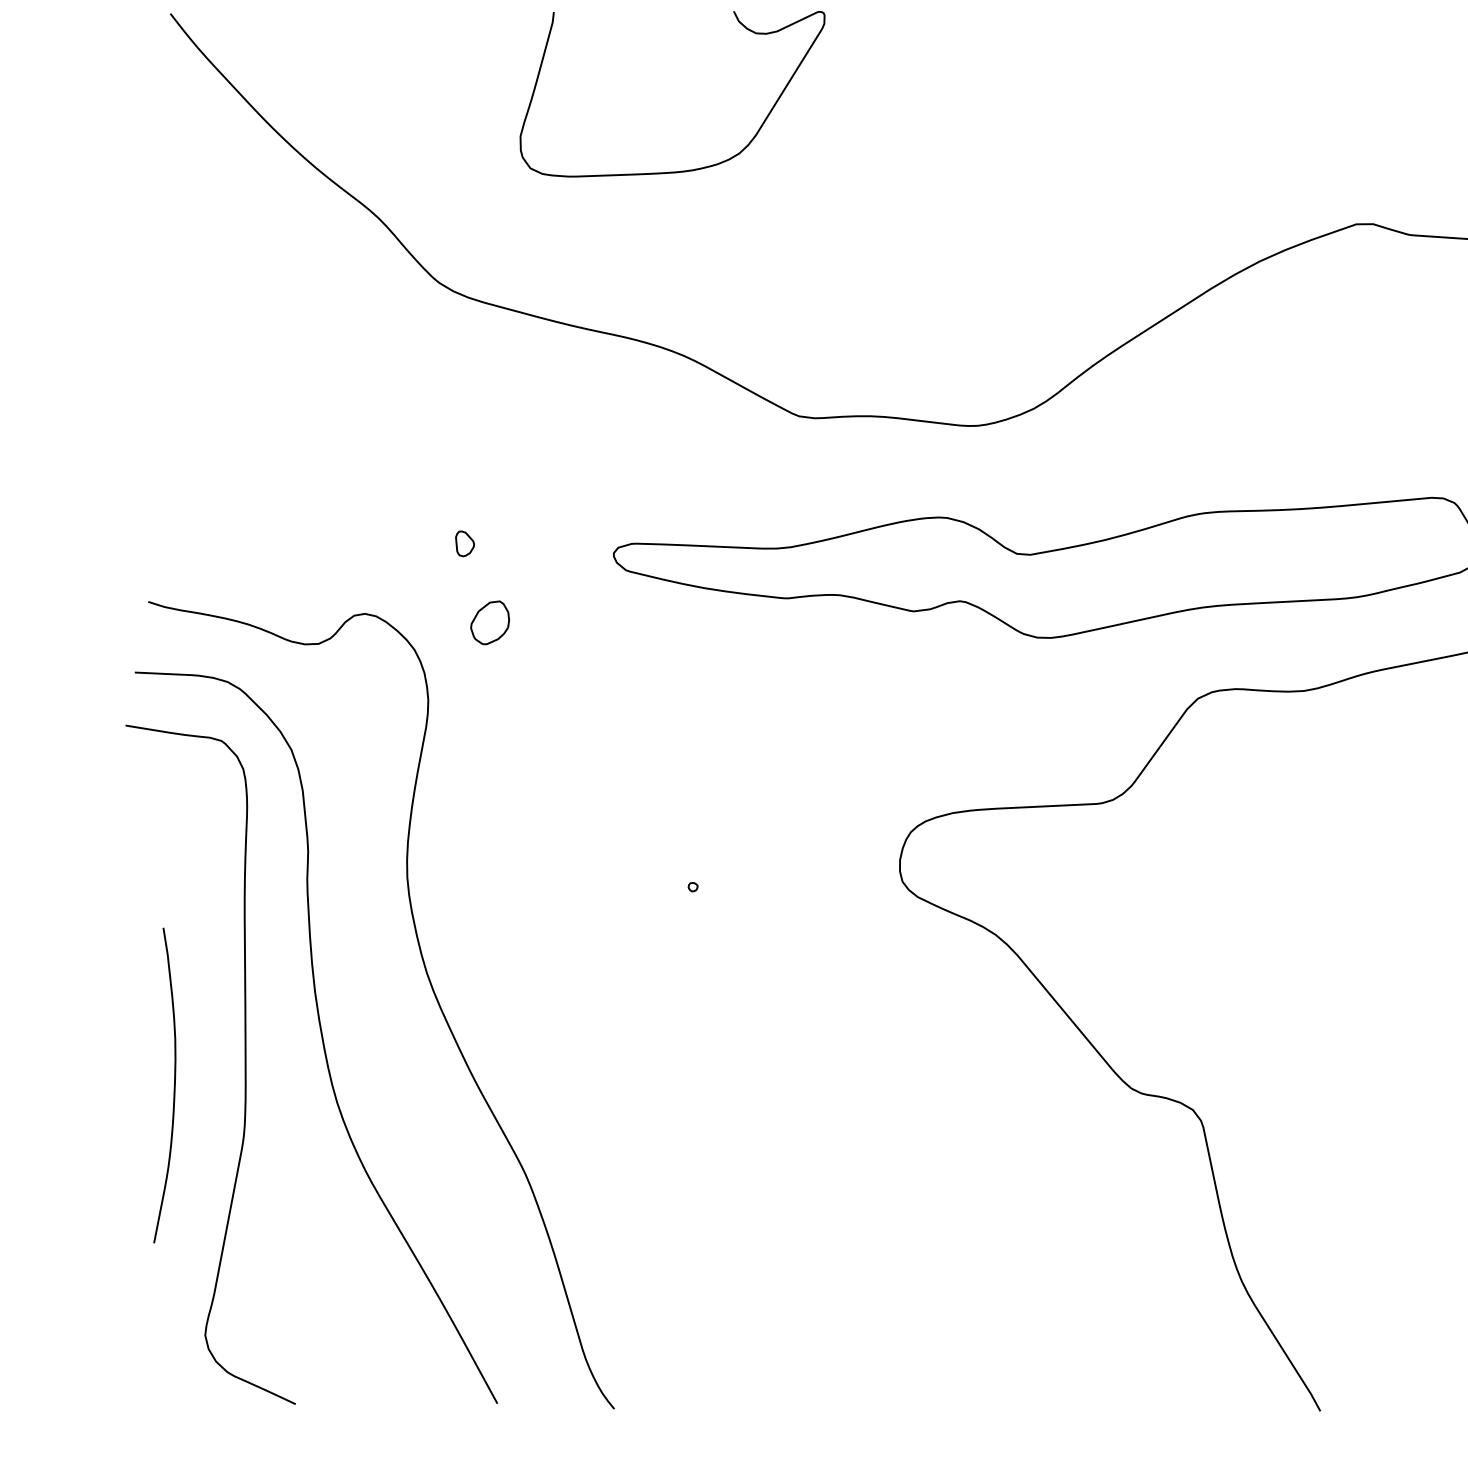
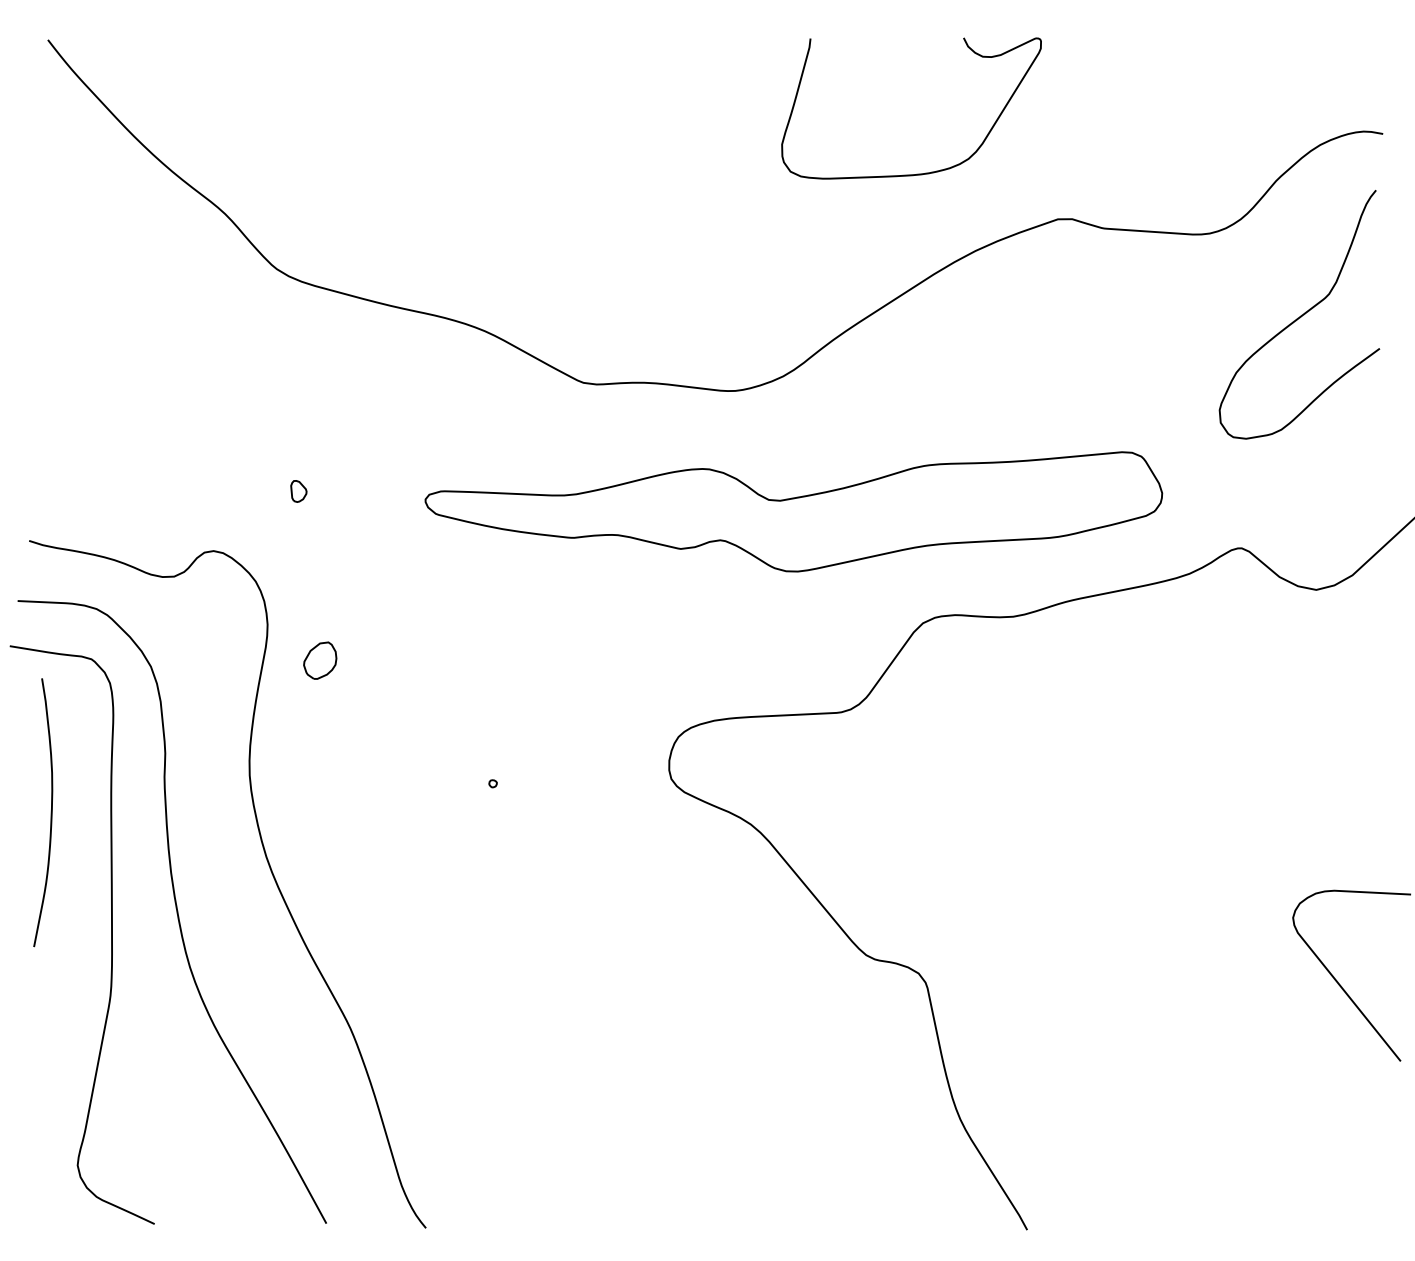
curve: (679, 170) -> (917, 173), moved
part: (490, 622) -> (320, 660), moved
curve: (173, 1085) -> (50, 812), moved

